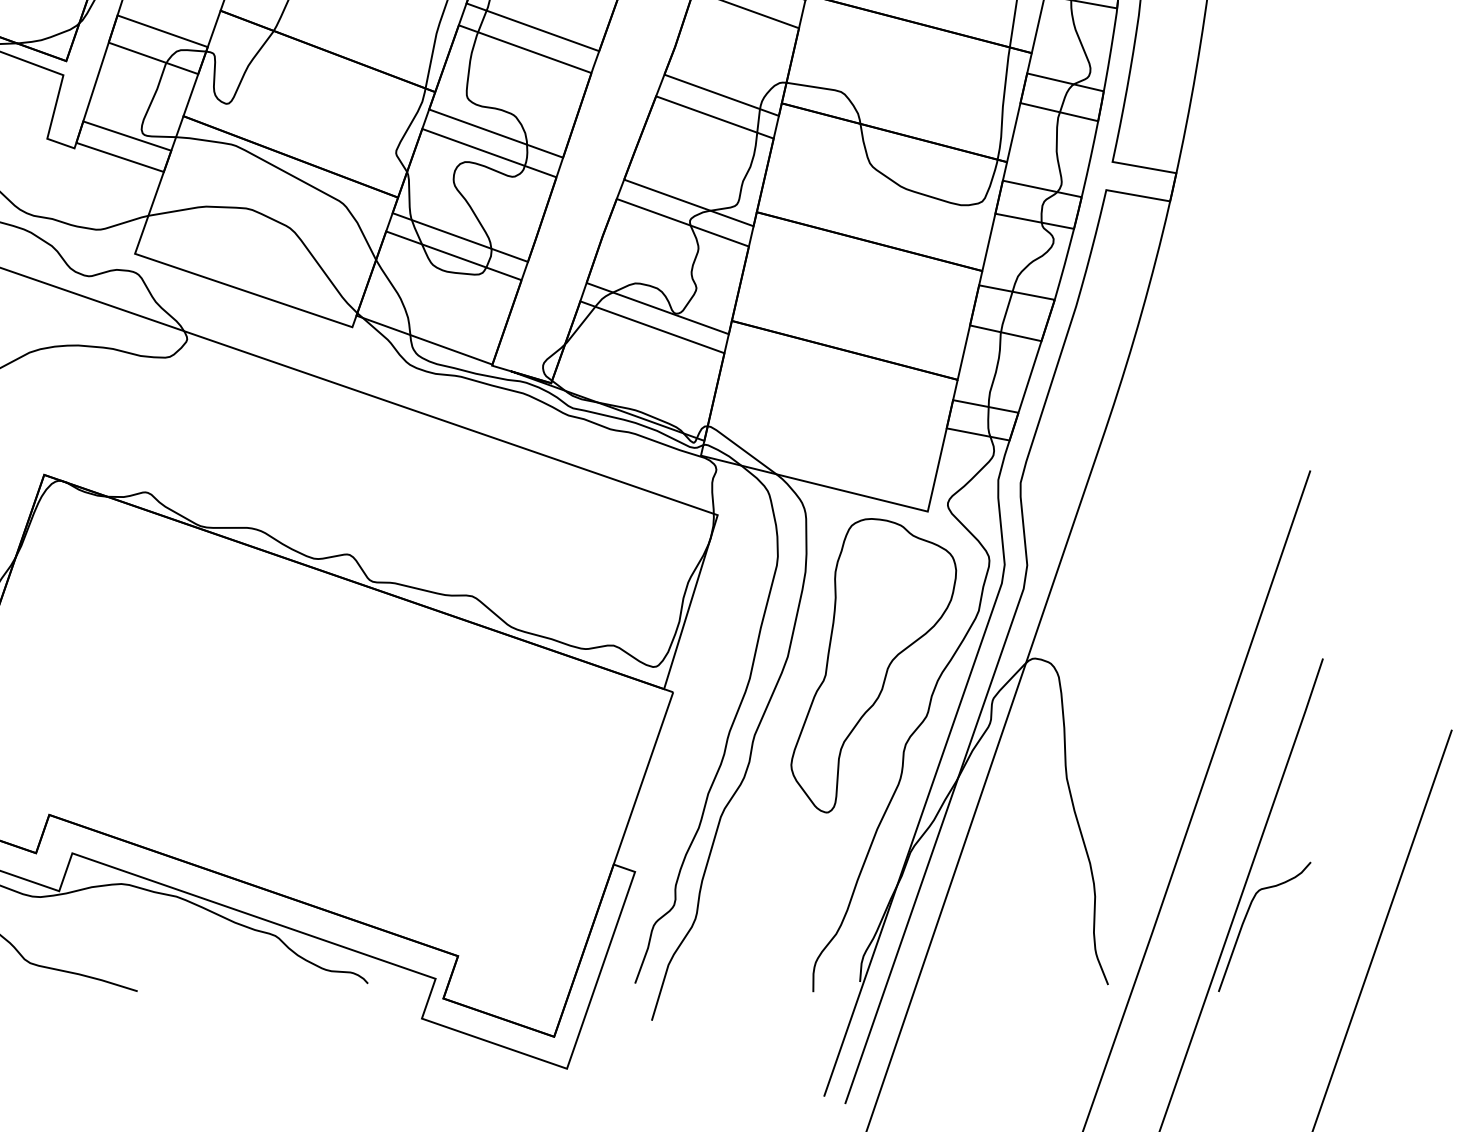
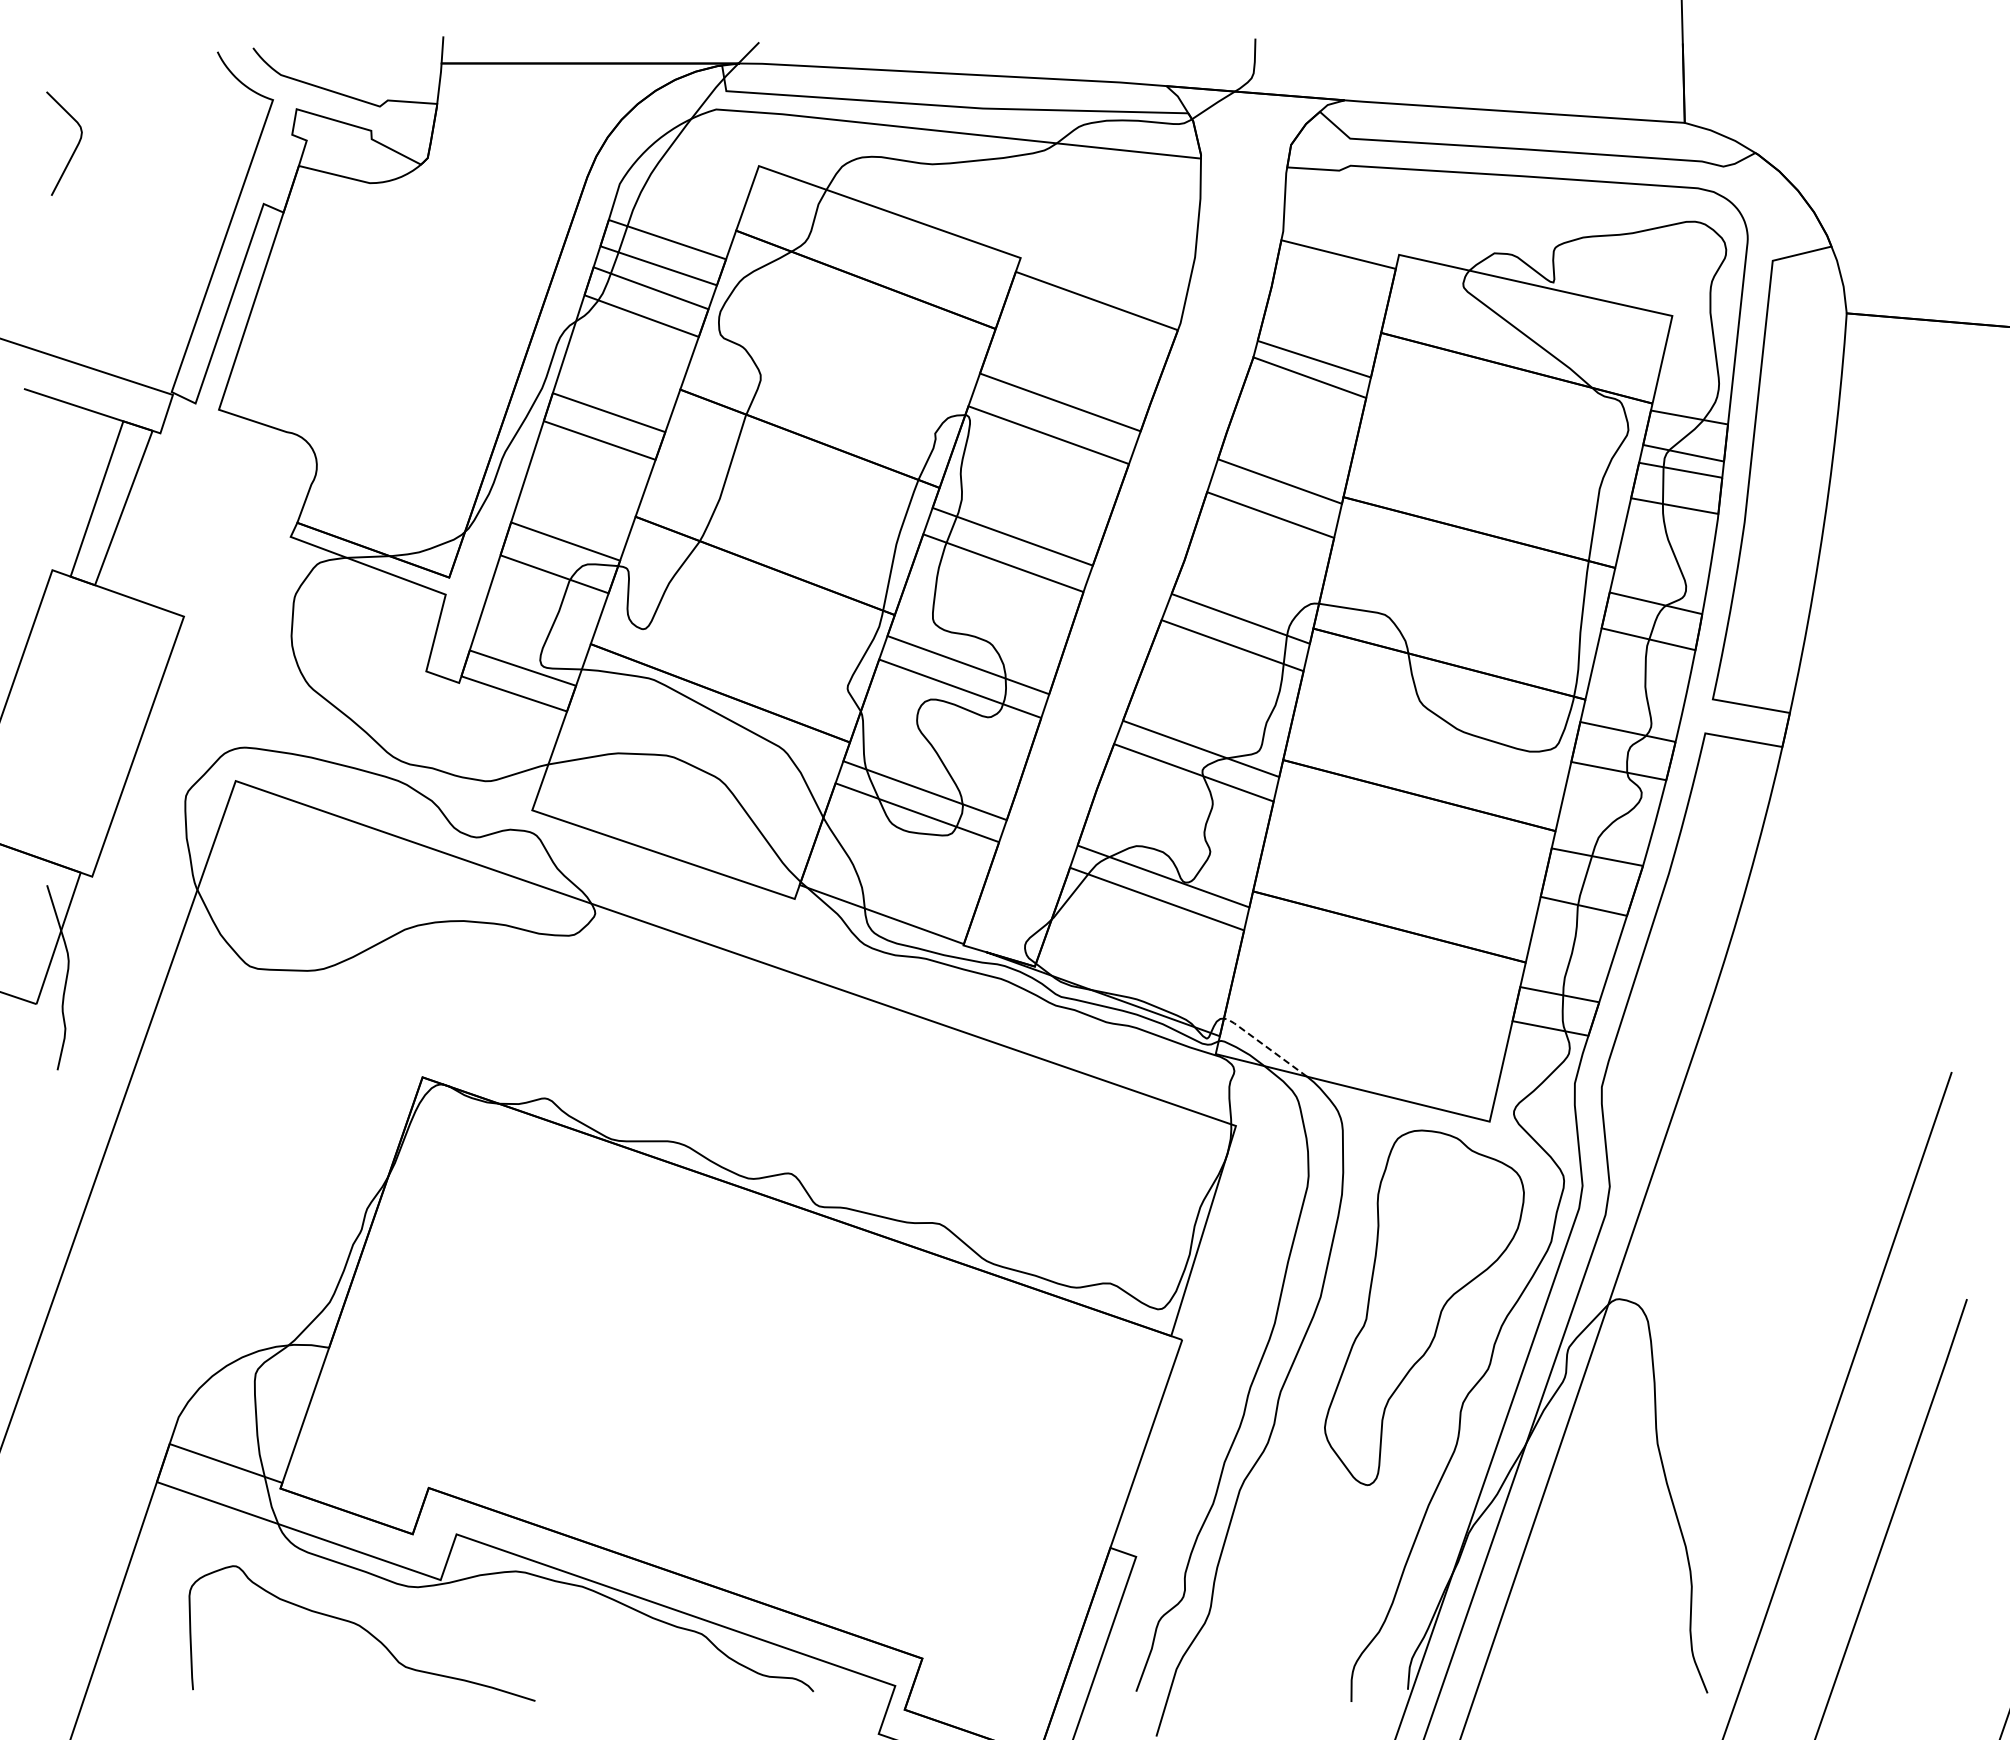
line: (741, 448) -> (1264, 1045), solid -> dashed
curve: (1245, 919) -> (1873, 1614), removed

